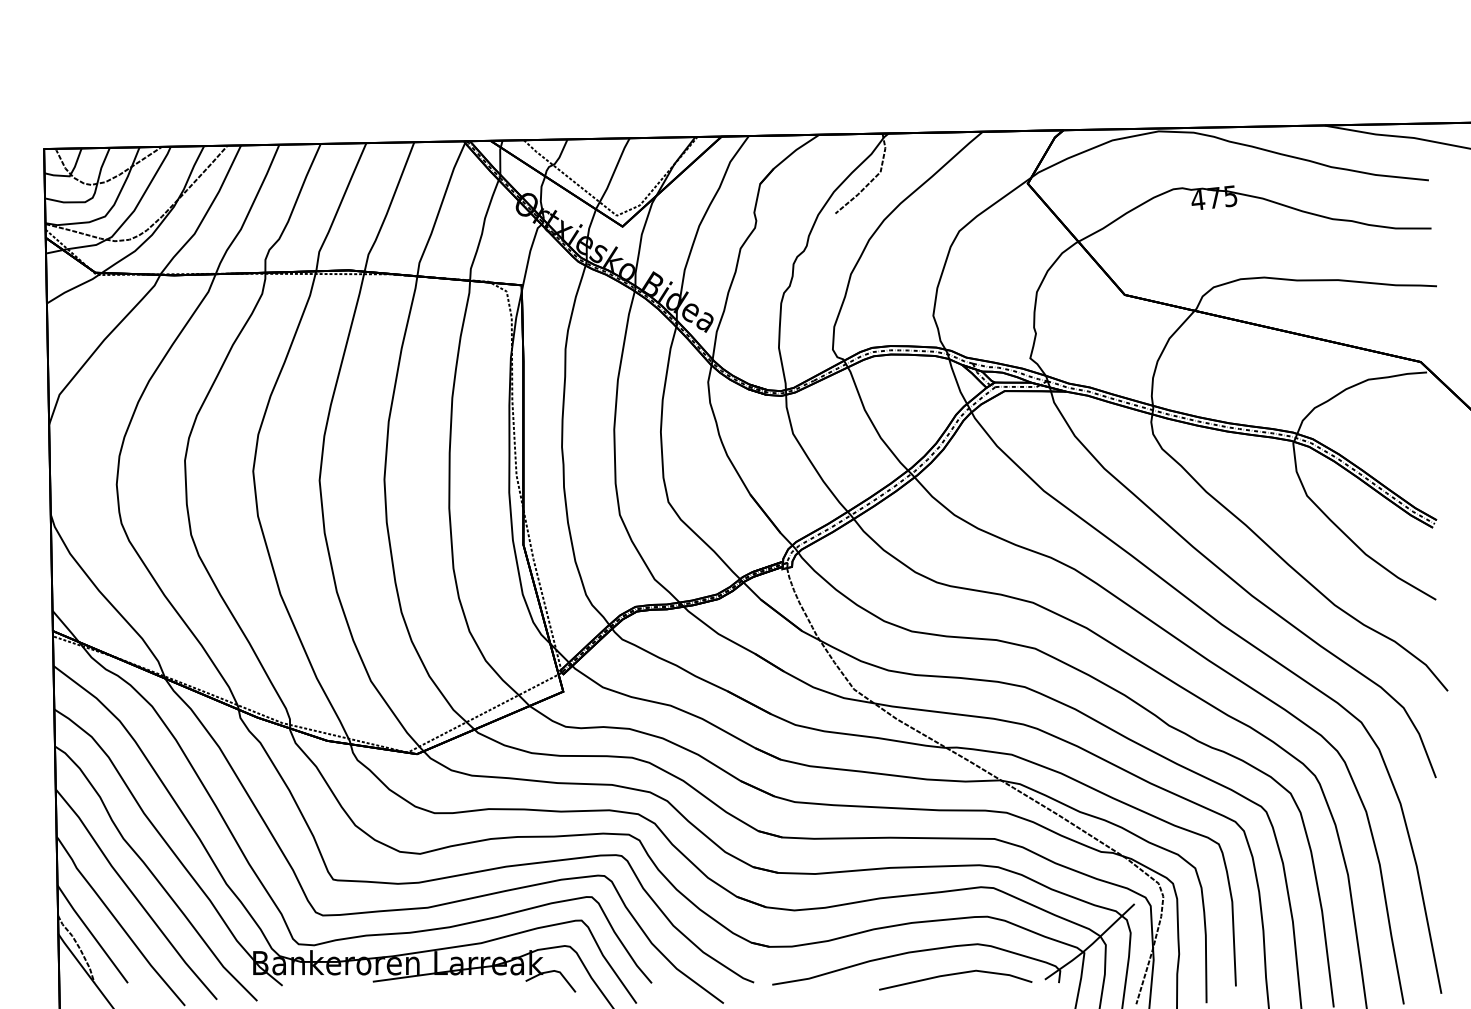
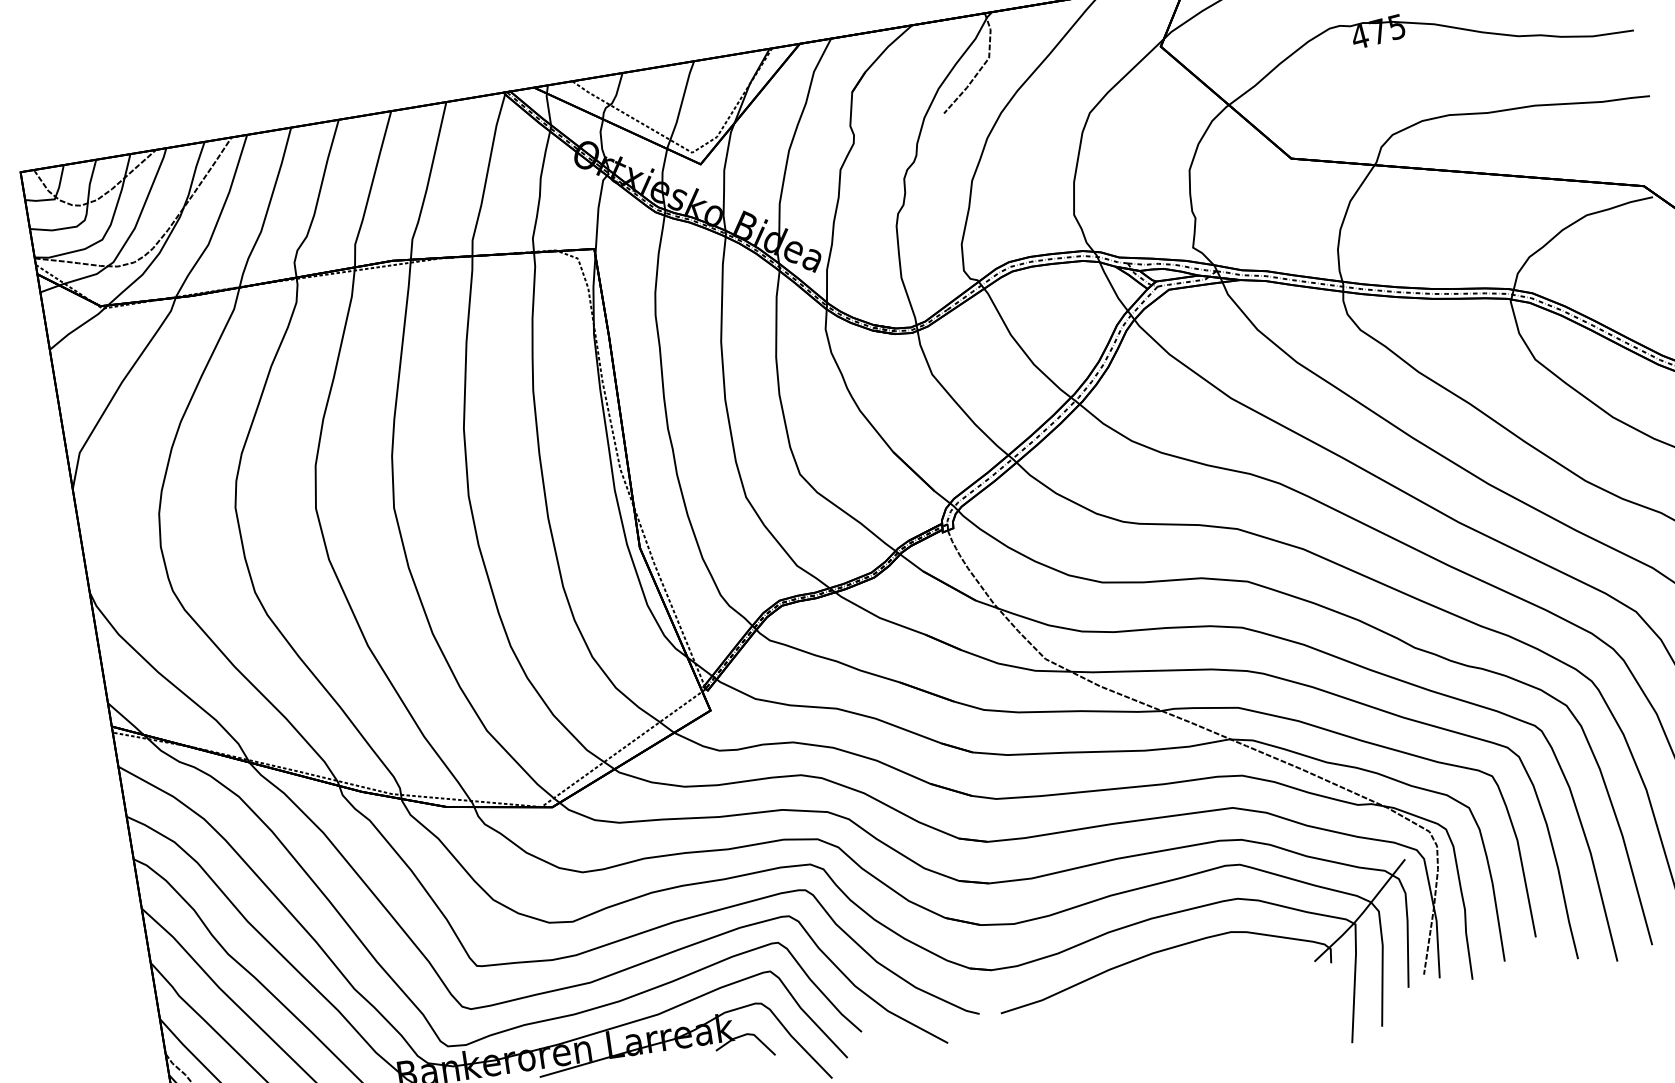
line: (953, 975) -> (1208, 972), removed

